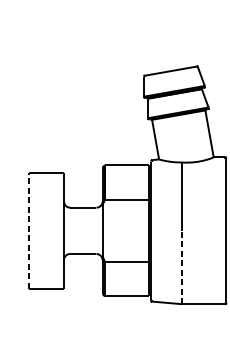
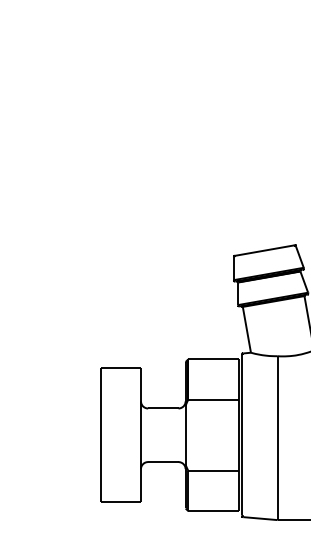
line: (28, 231) -> (100, 435), dashed -> solid
line: (182, 267) -> (277, 477), dashed -> solid

